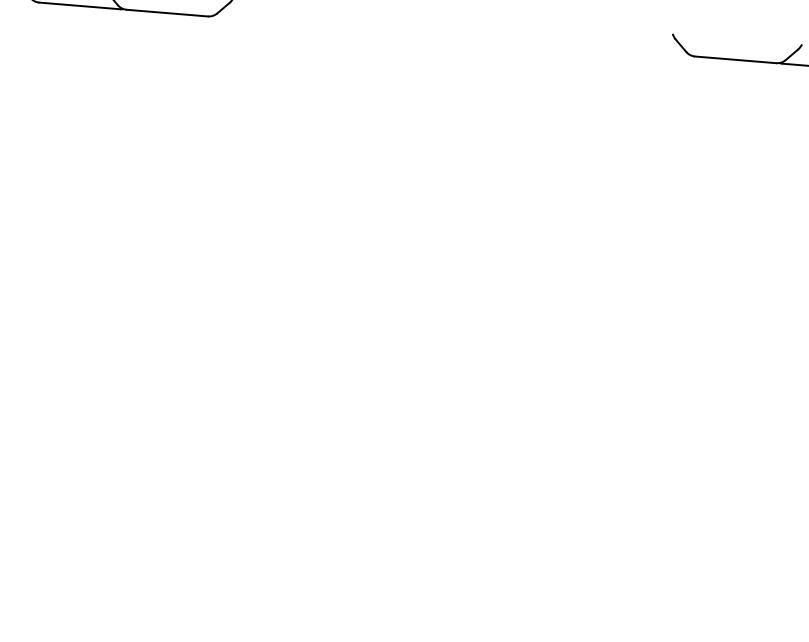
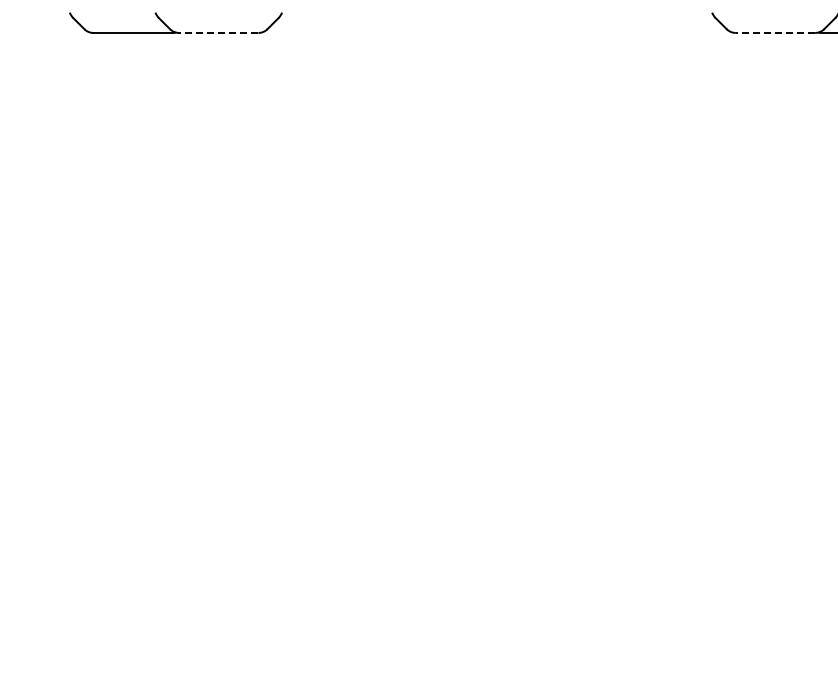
line: (167, 12) -> (218, 32), solid -> dashed
line: (735, 59) -> (775, 32), solid -> dashed

